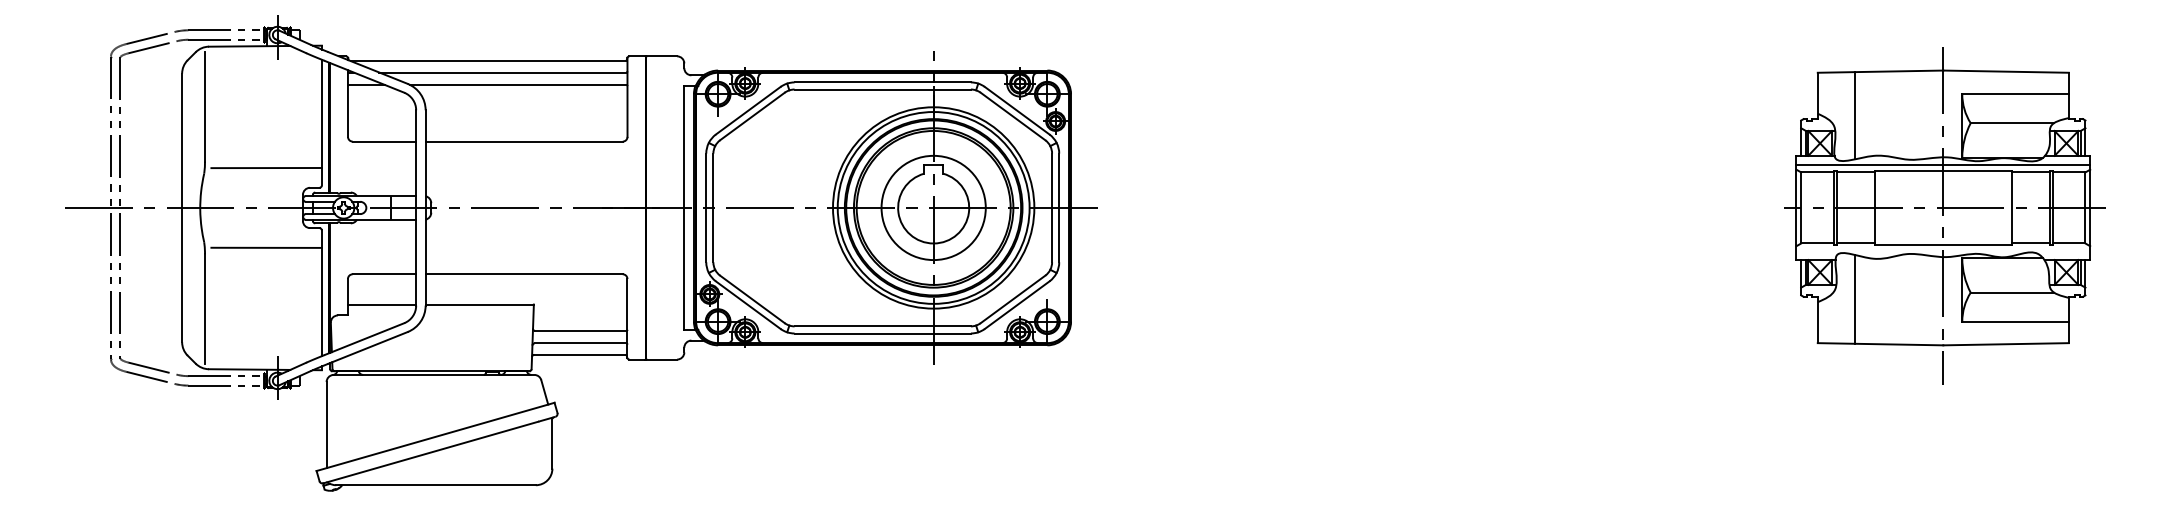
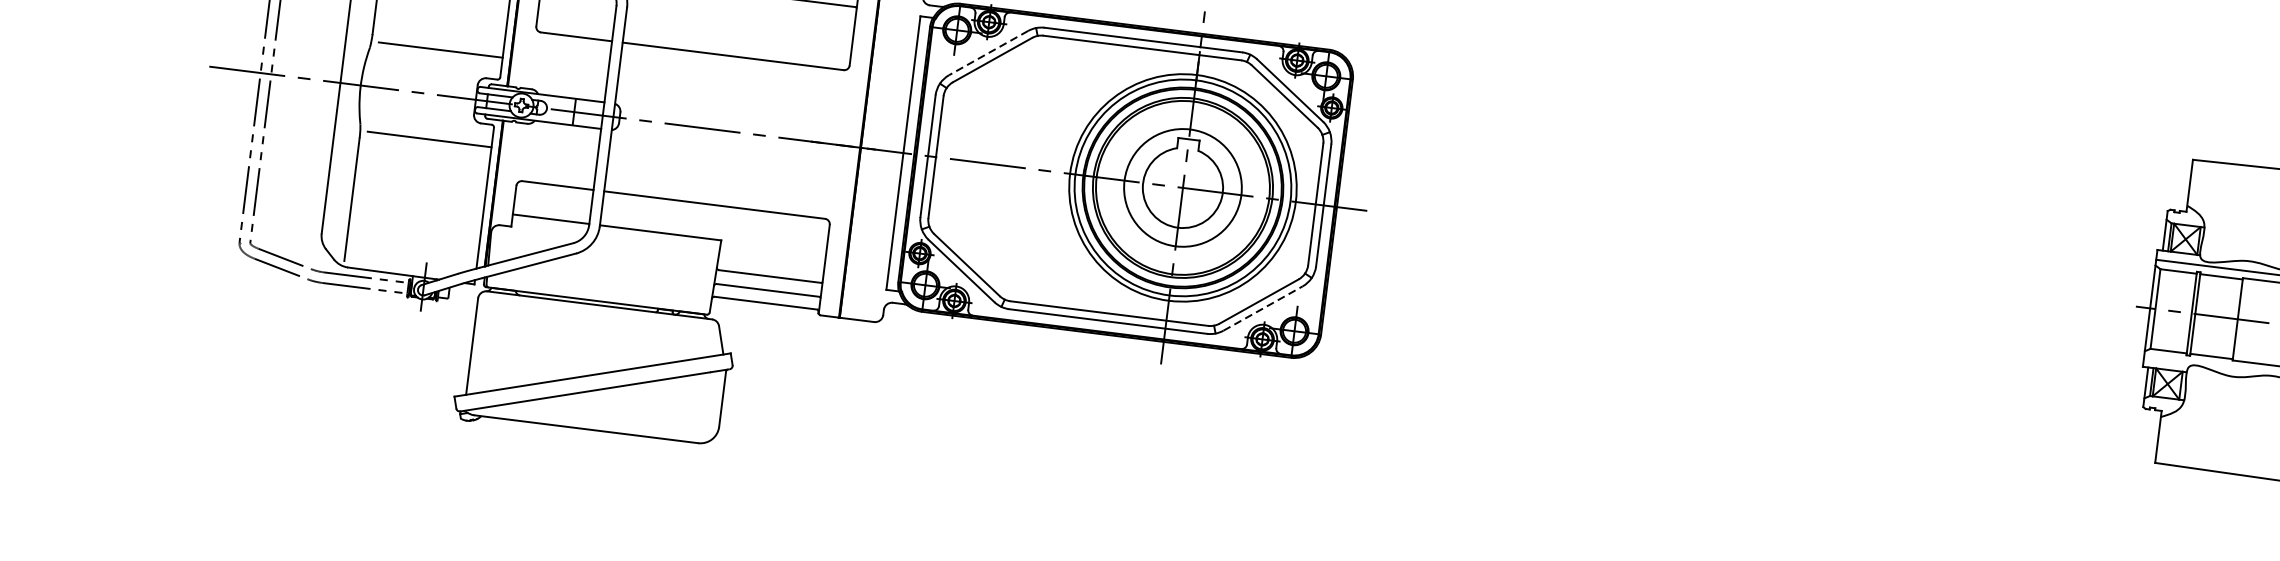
line: (747, 111) -> (987, 53), solid -> dashed
line: (1854, 115) -> (2228, 212), removed
line: (1854, 298) -> (2202, 418), removed
line: (1017, 304) -> (1263, 307), solid -> dashed

